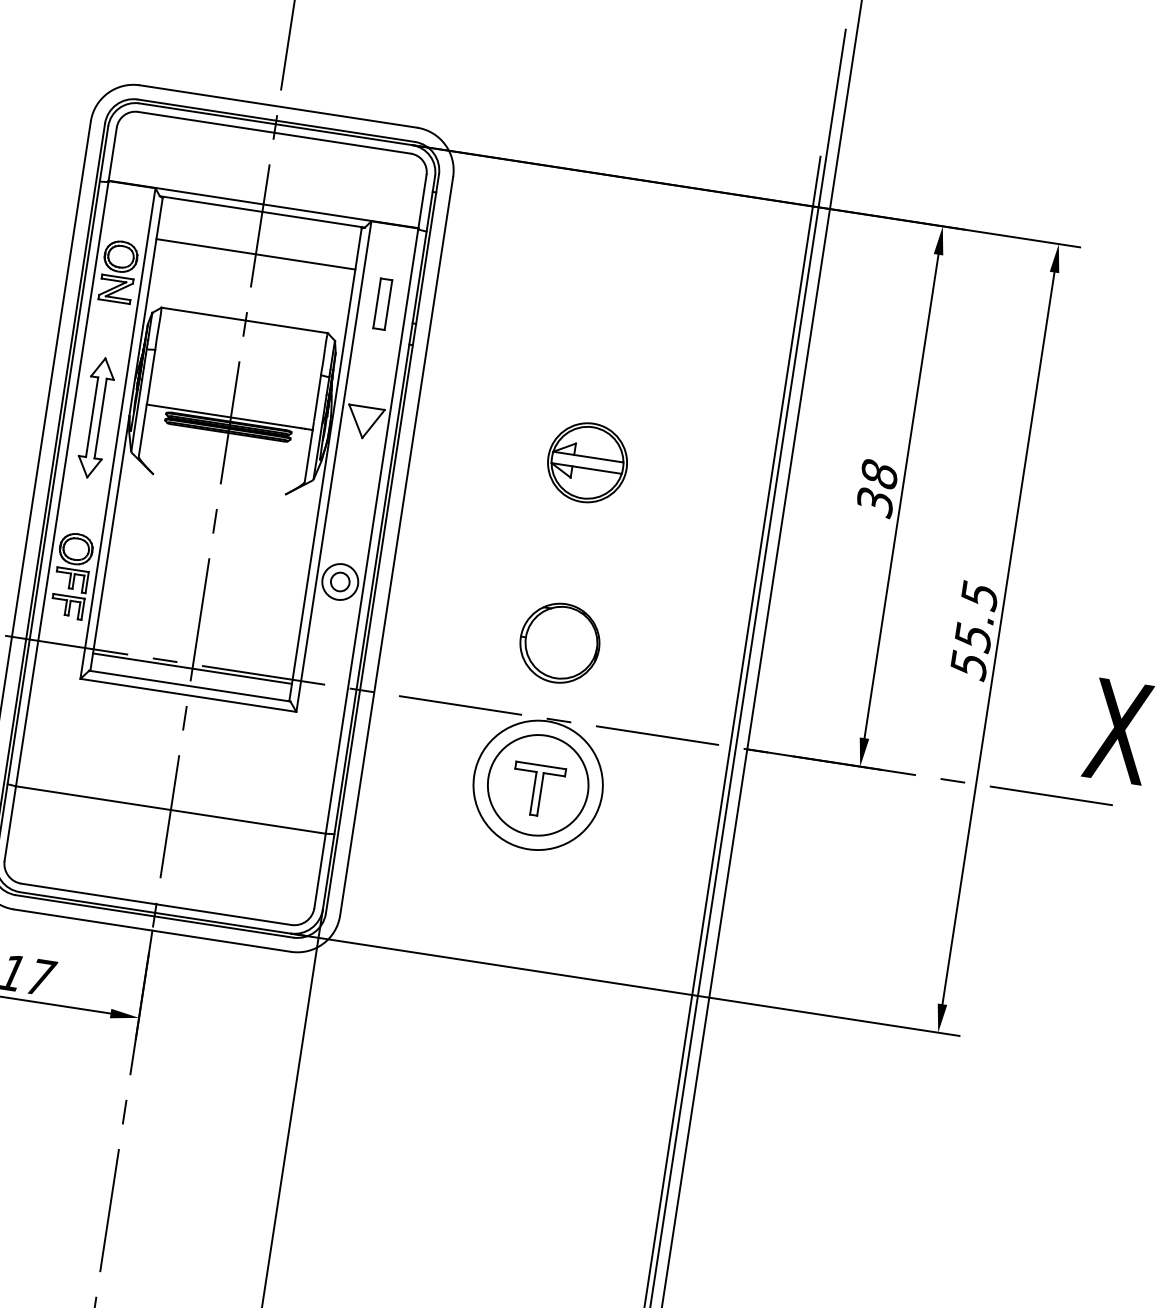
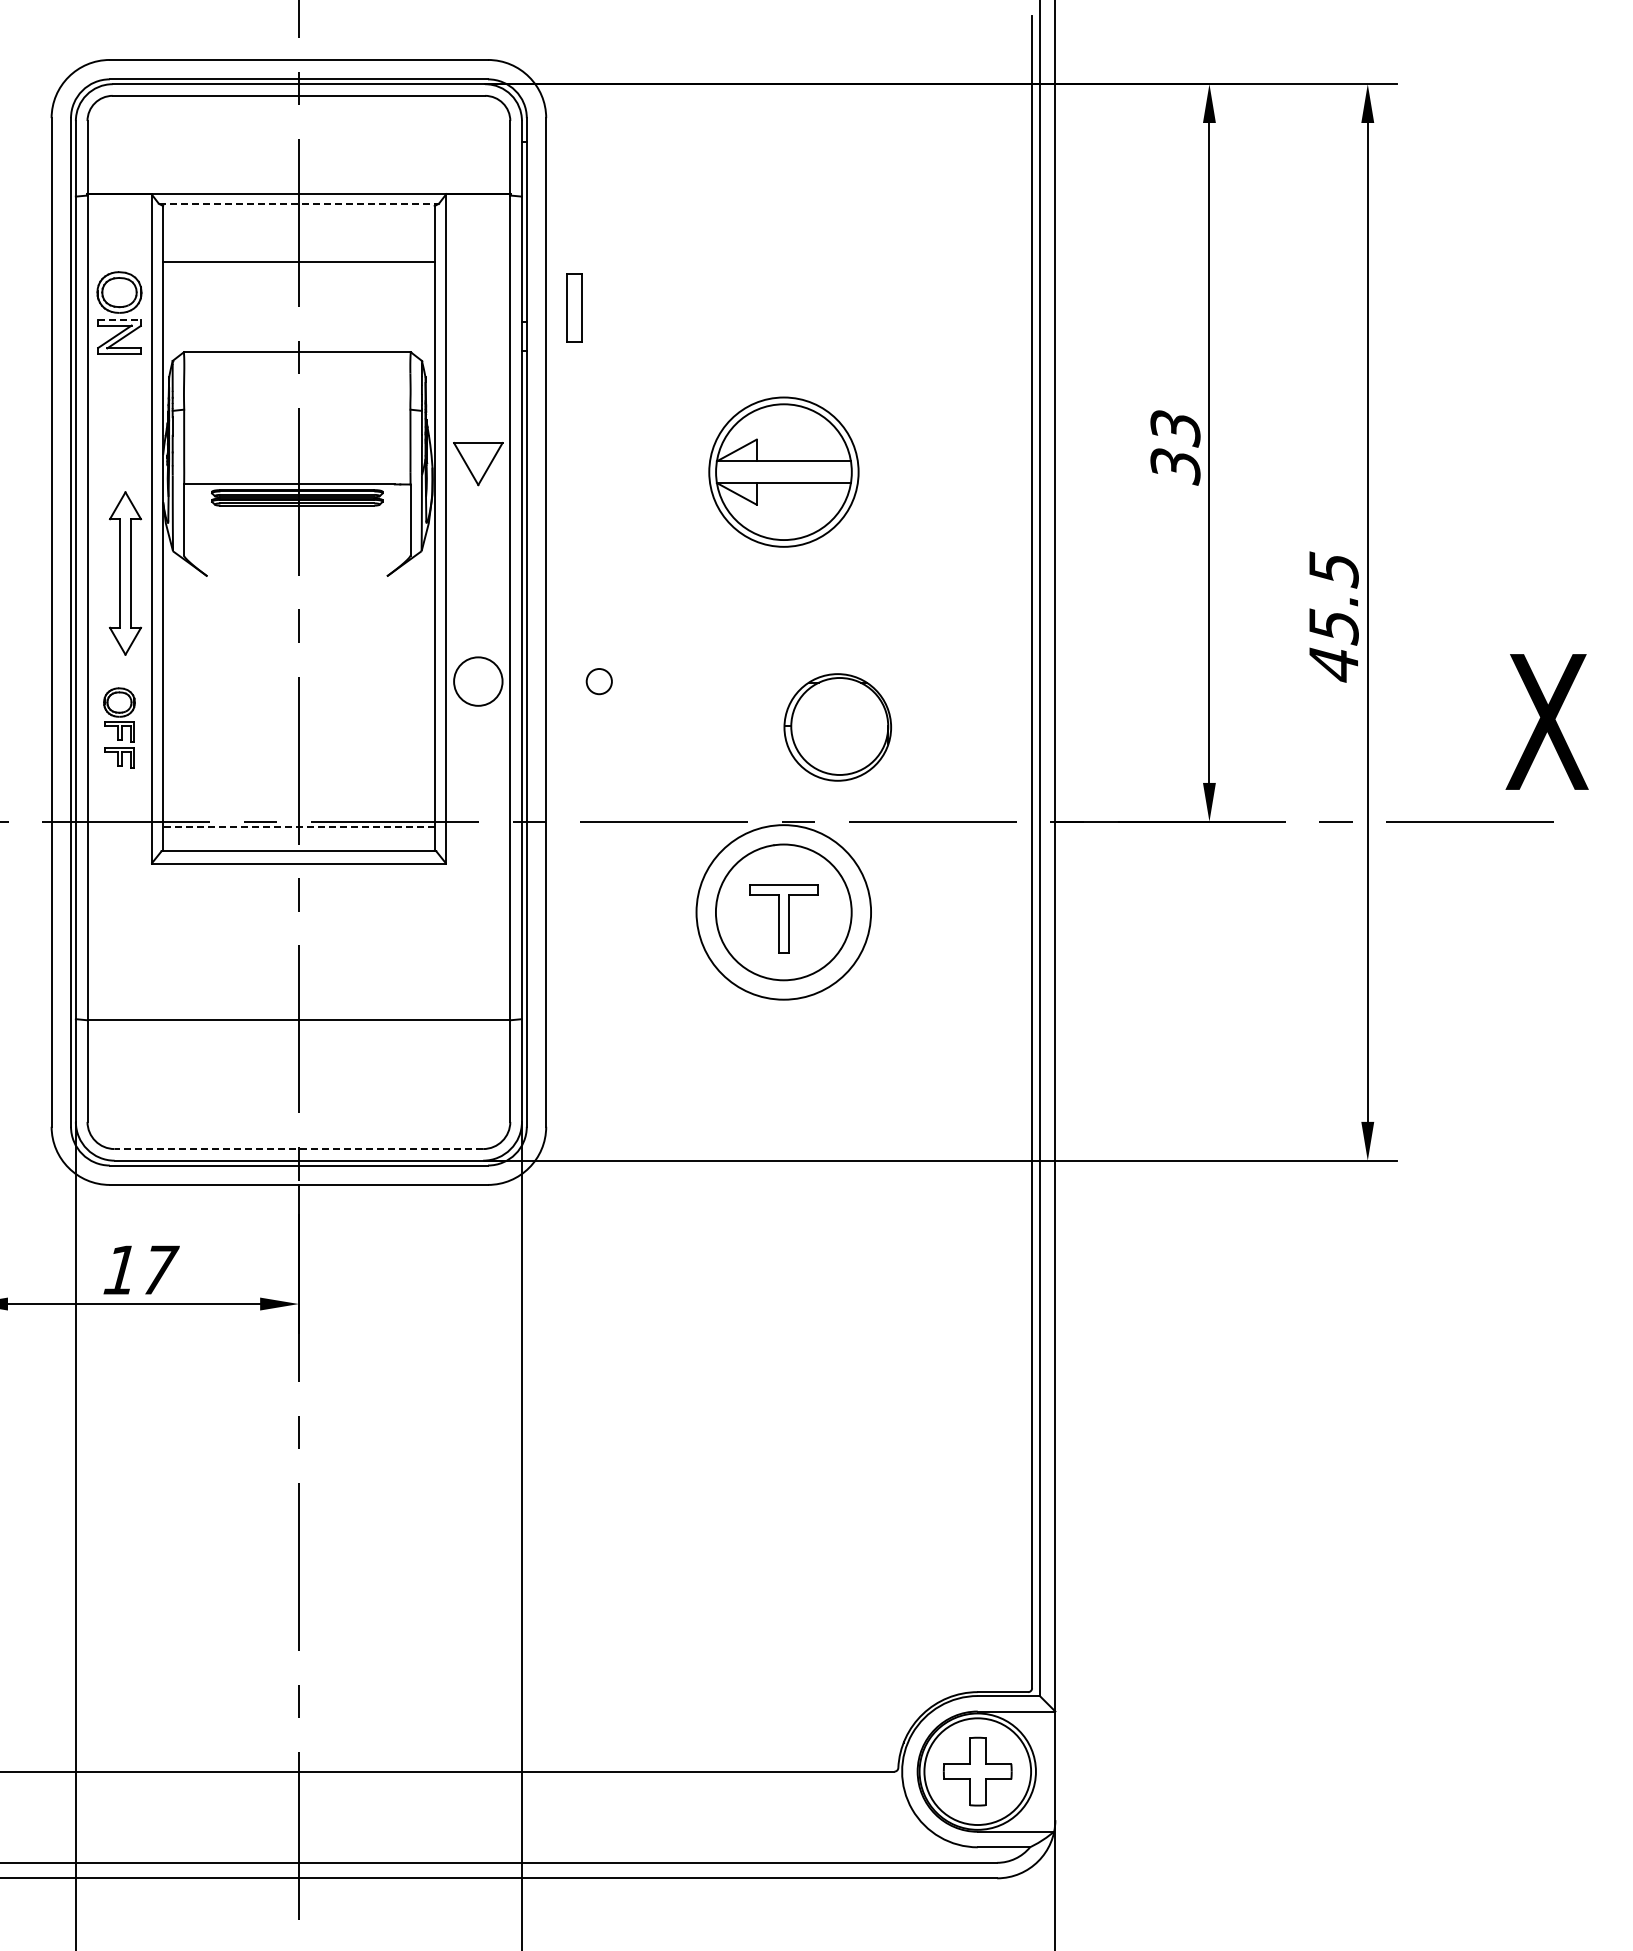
line: (262, 211) -> (298, 203), solid -> dashed
line: (118, 277) -> (120, 320), solid -> dashed
part: (383, 303) -> (574, 307), moved
part: (96, 417) -> (125, 573), moved
part: (587, 462) -> (783, 471), size x1.4
text: (879, 474) -> (1175, 428), 38 -> 33
part: (72, 575) -> (119, 727), size x0.7
circle: (339, 581) -> (598, 681), moved
part: (559, 643) -> (837, 727), moved
text: (968, 665) -> (1333, 664), 55.5 -> 45.5
line: (192, 668) -> (298, 827), solid -> dashed
line: (156, 904) -> (298, 1149), solid -> dashed

